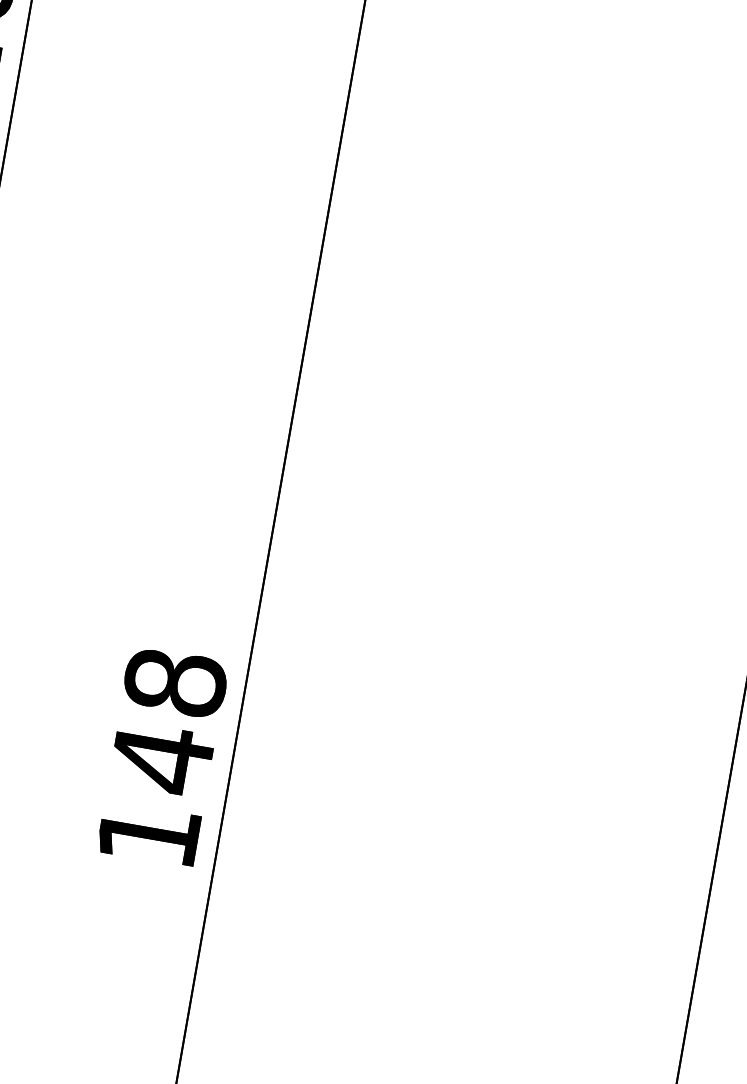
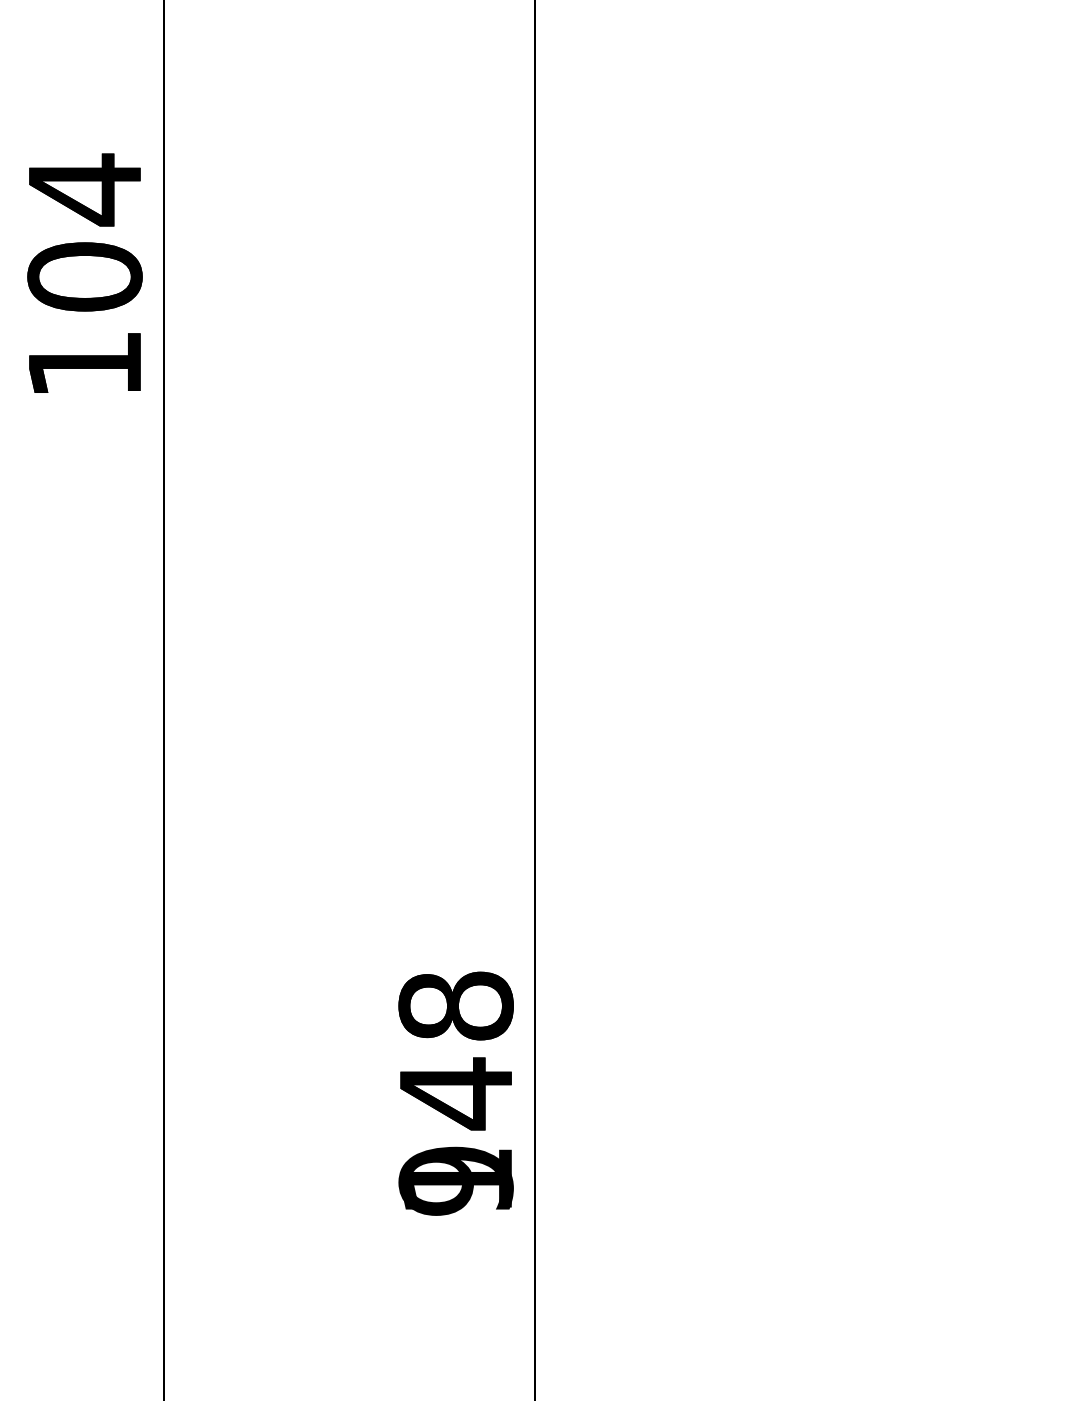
text: (148, 834) -> (455, 1180), 148 -> 948

